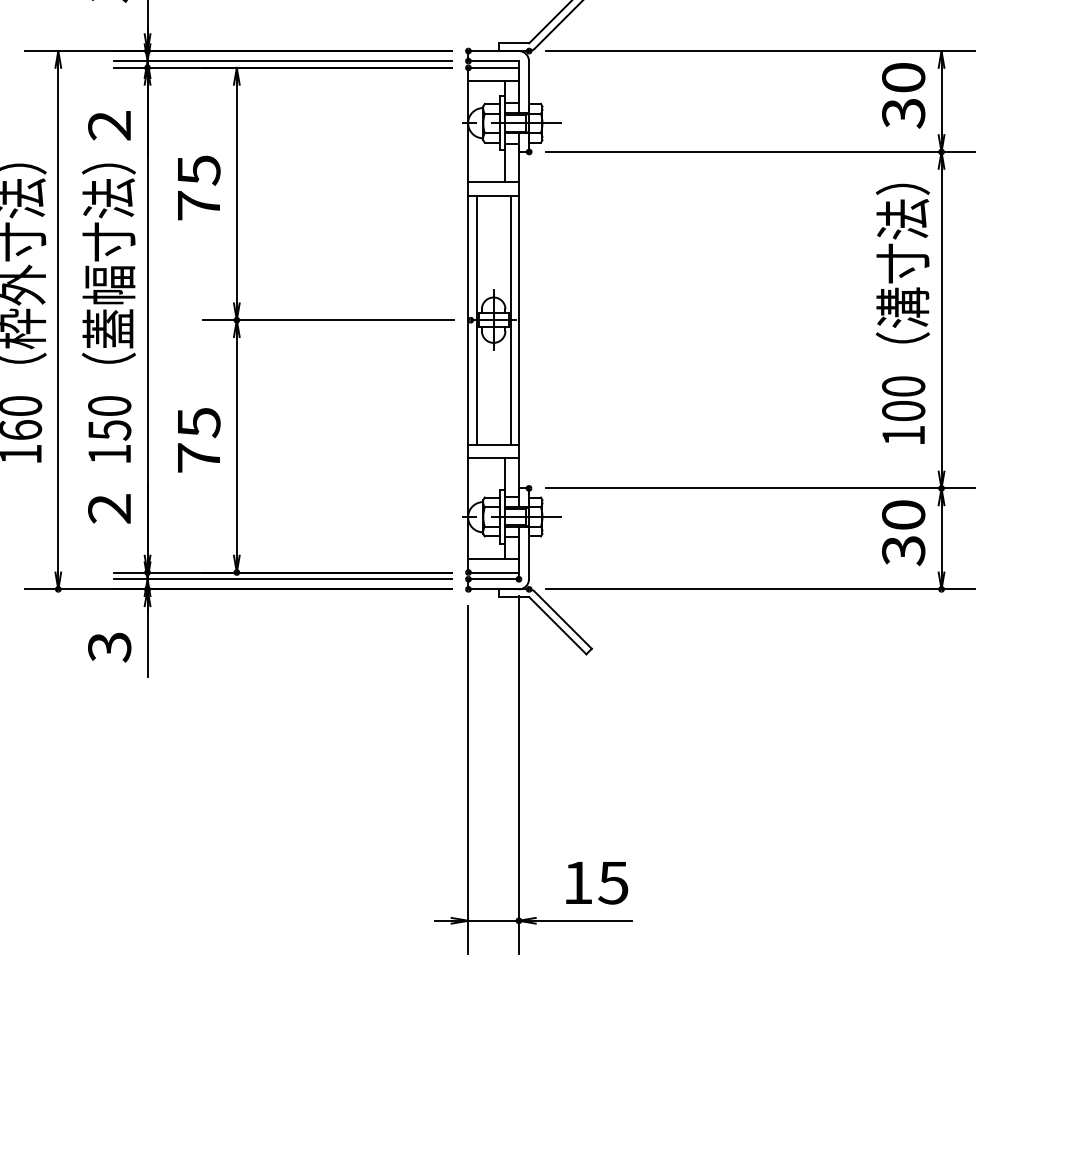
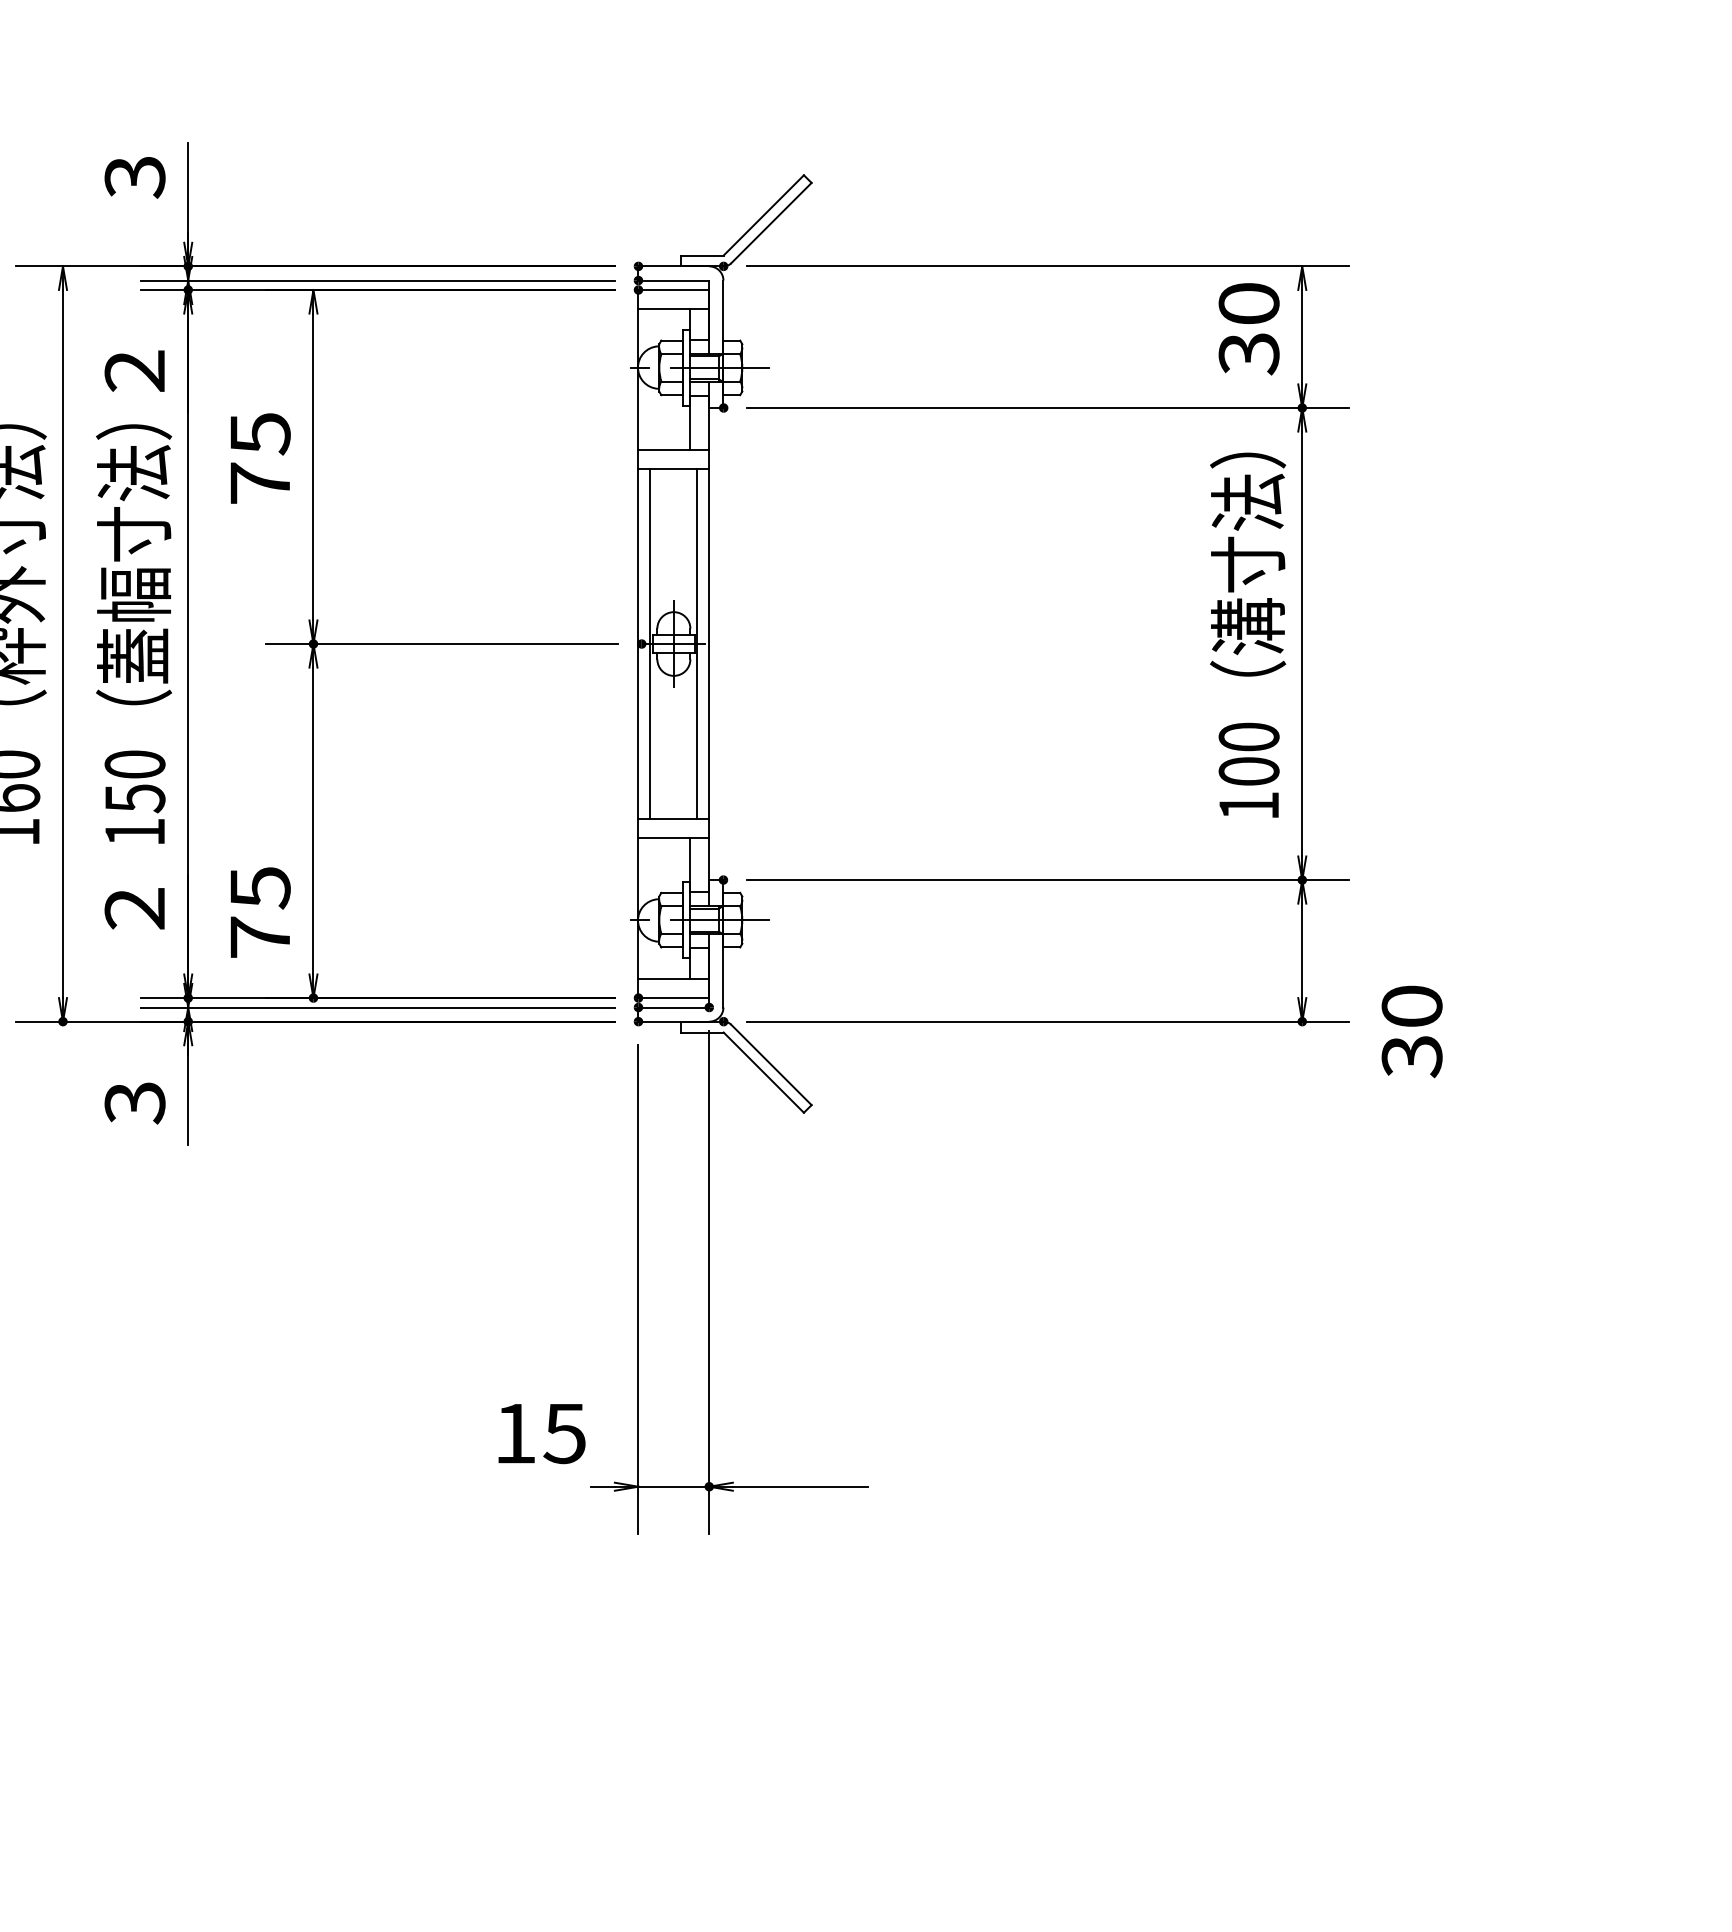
text: (199, 440) -> (260, 912), moved
text: (903, 532) -> (1411, 1031), moved
text: (596, 883) -> (541, 1434), moved

